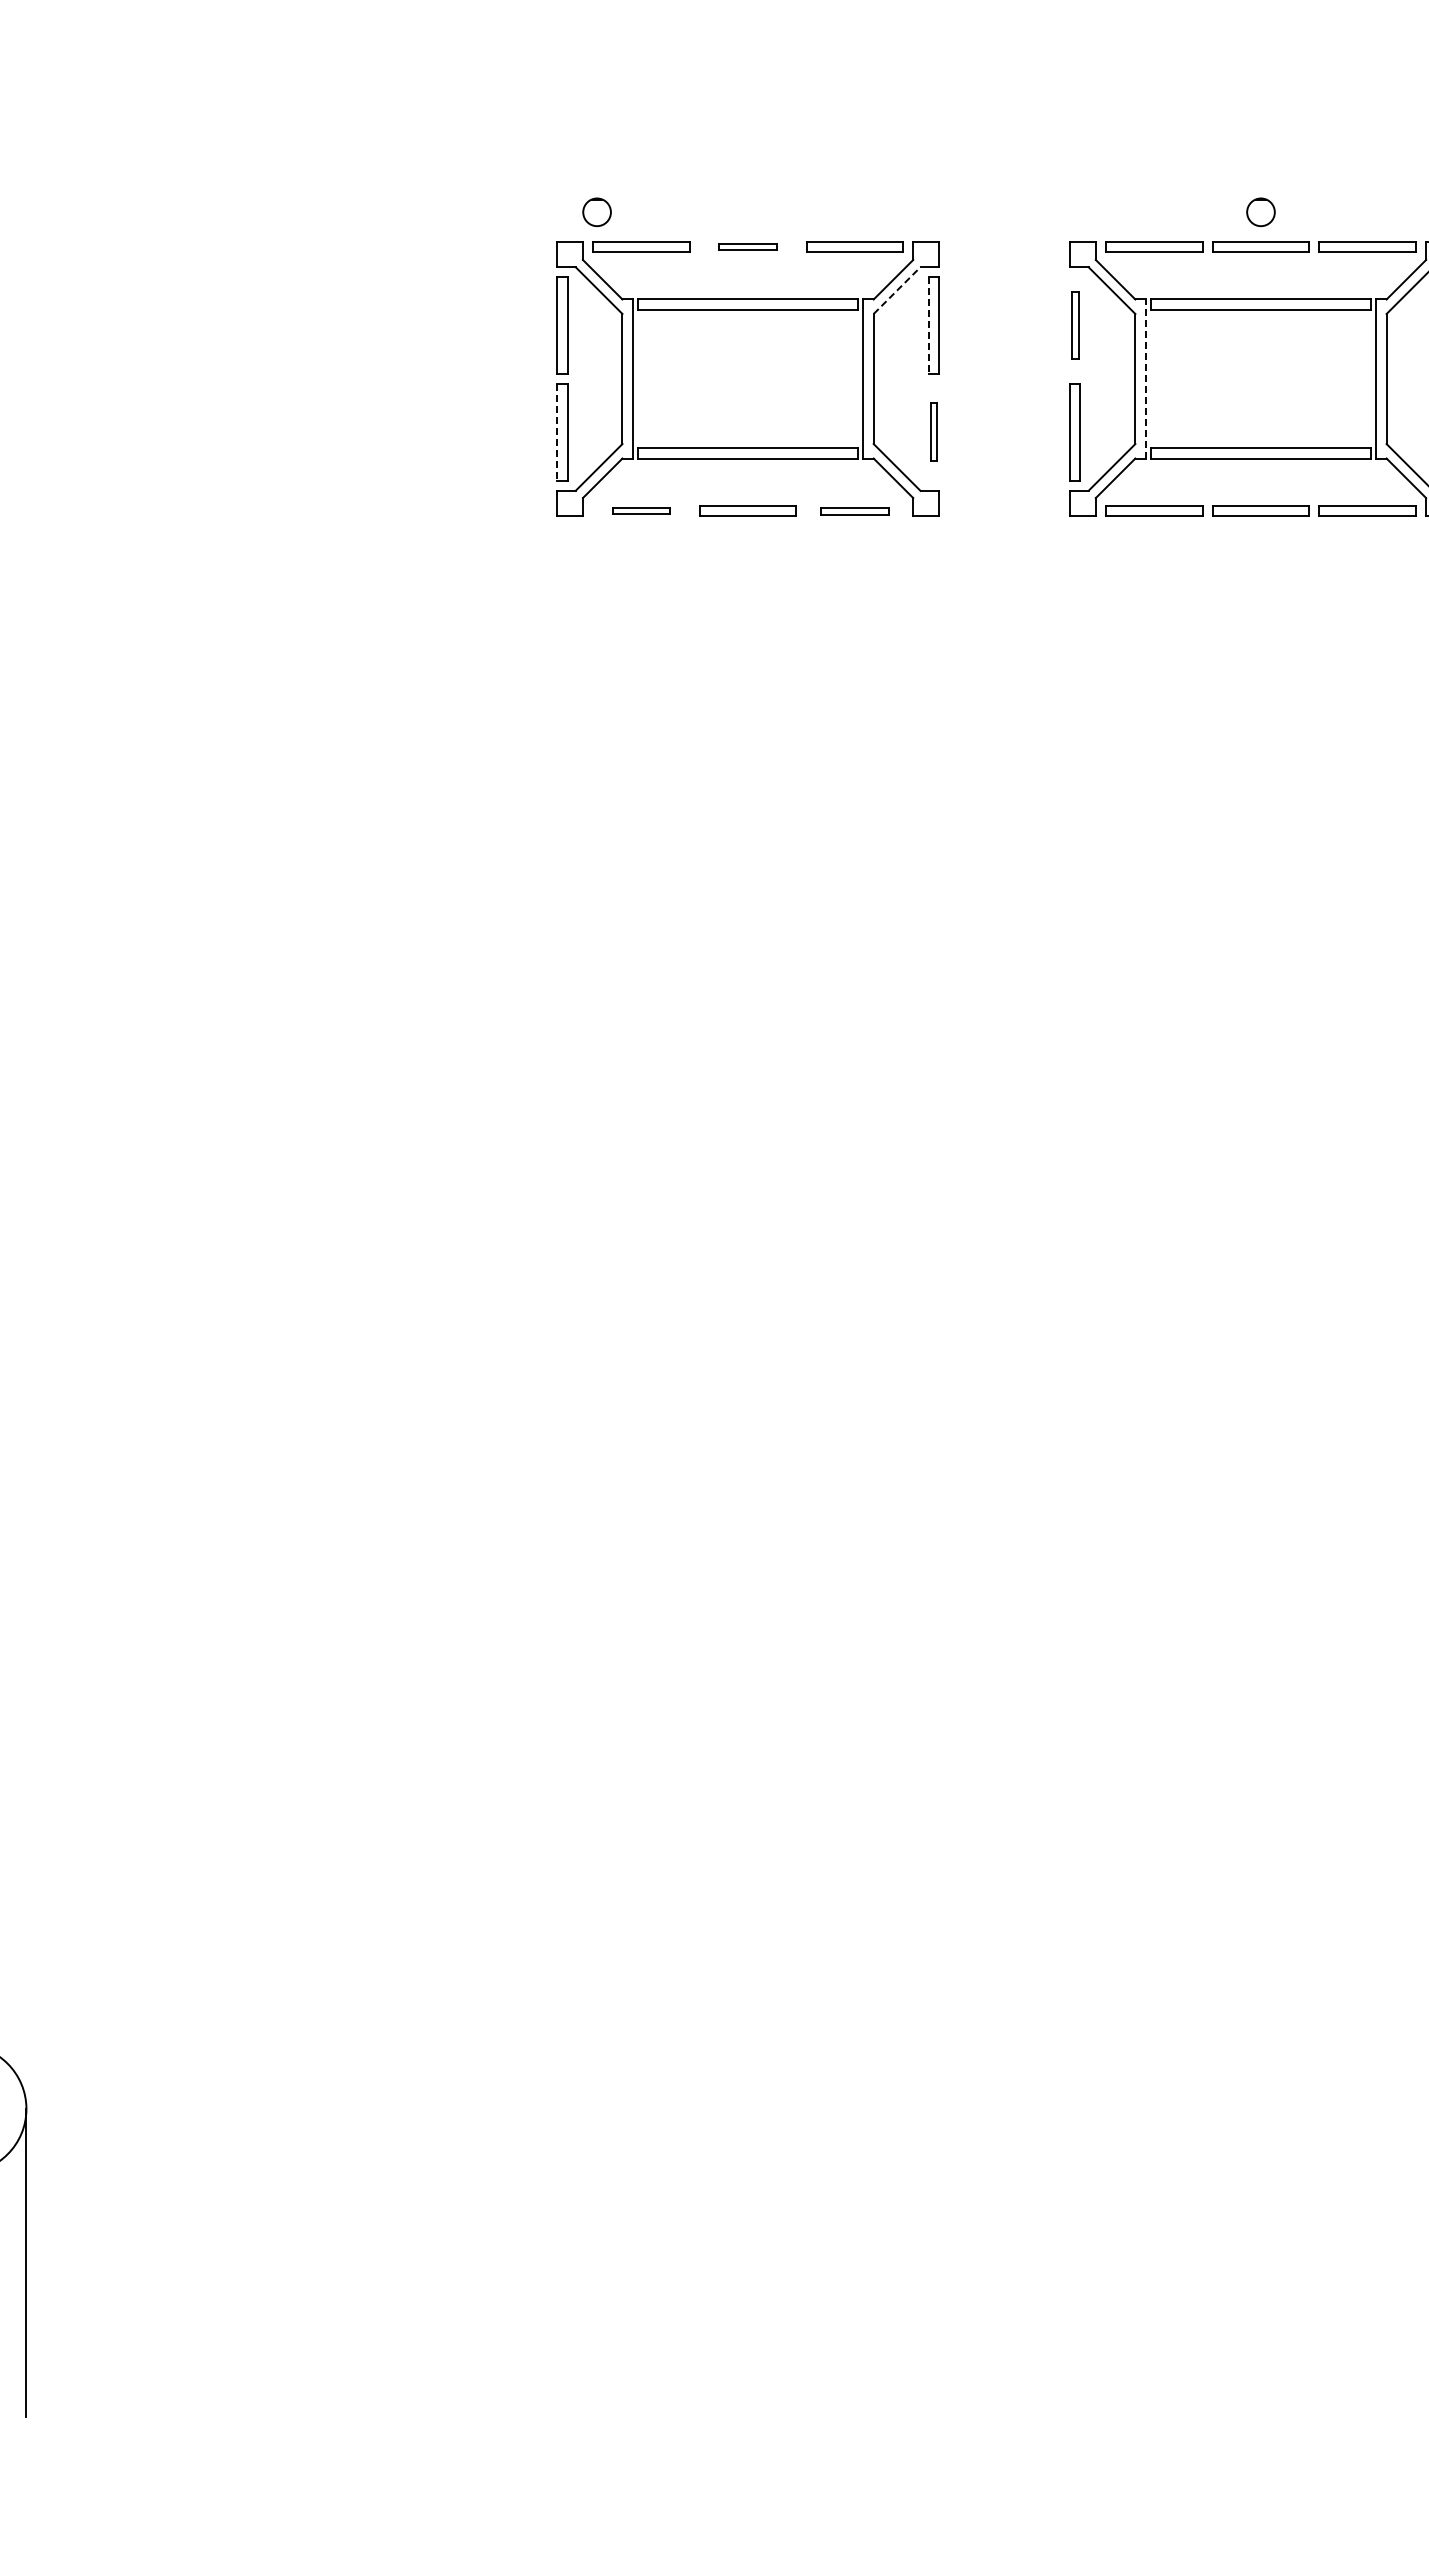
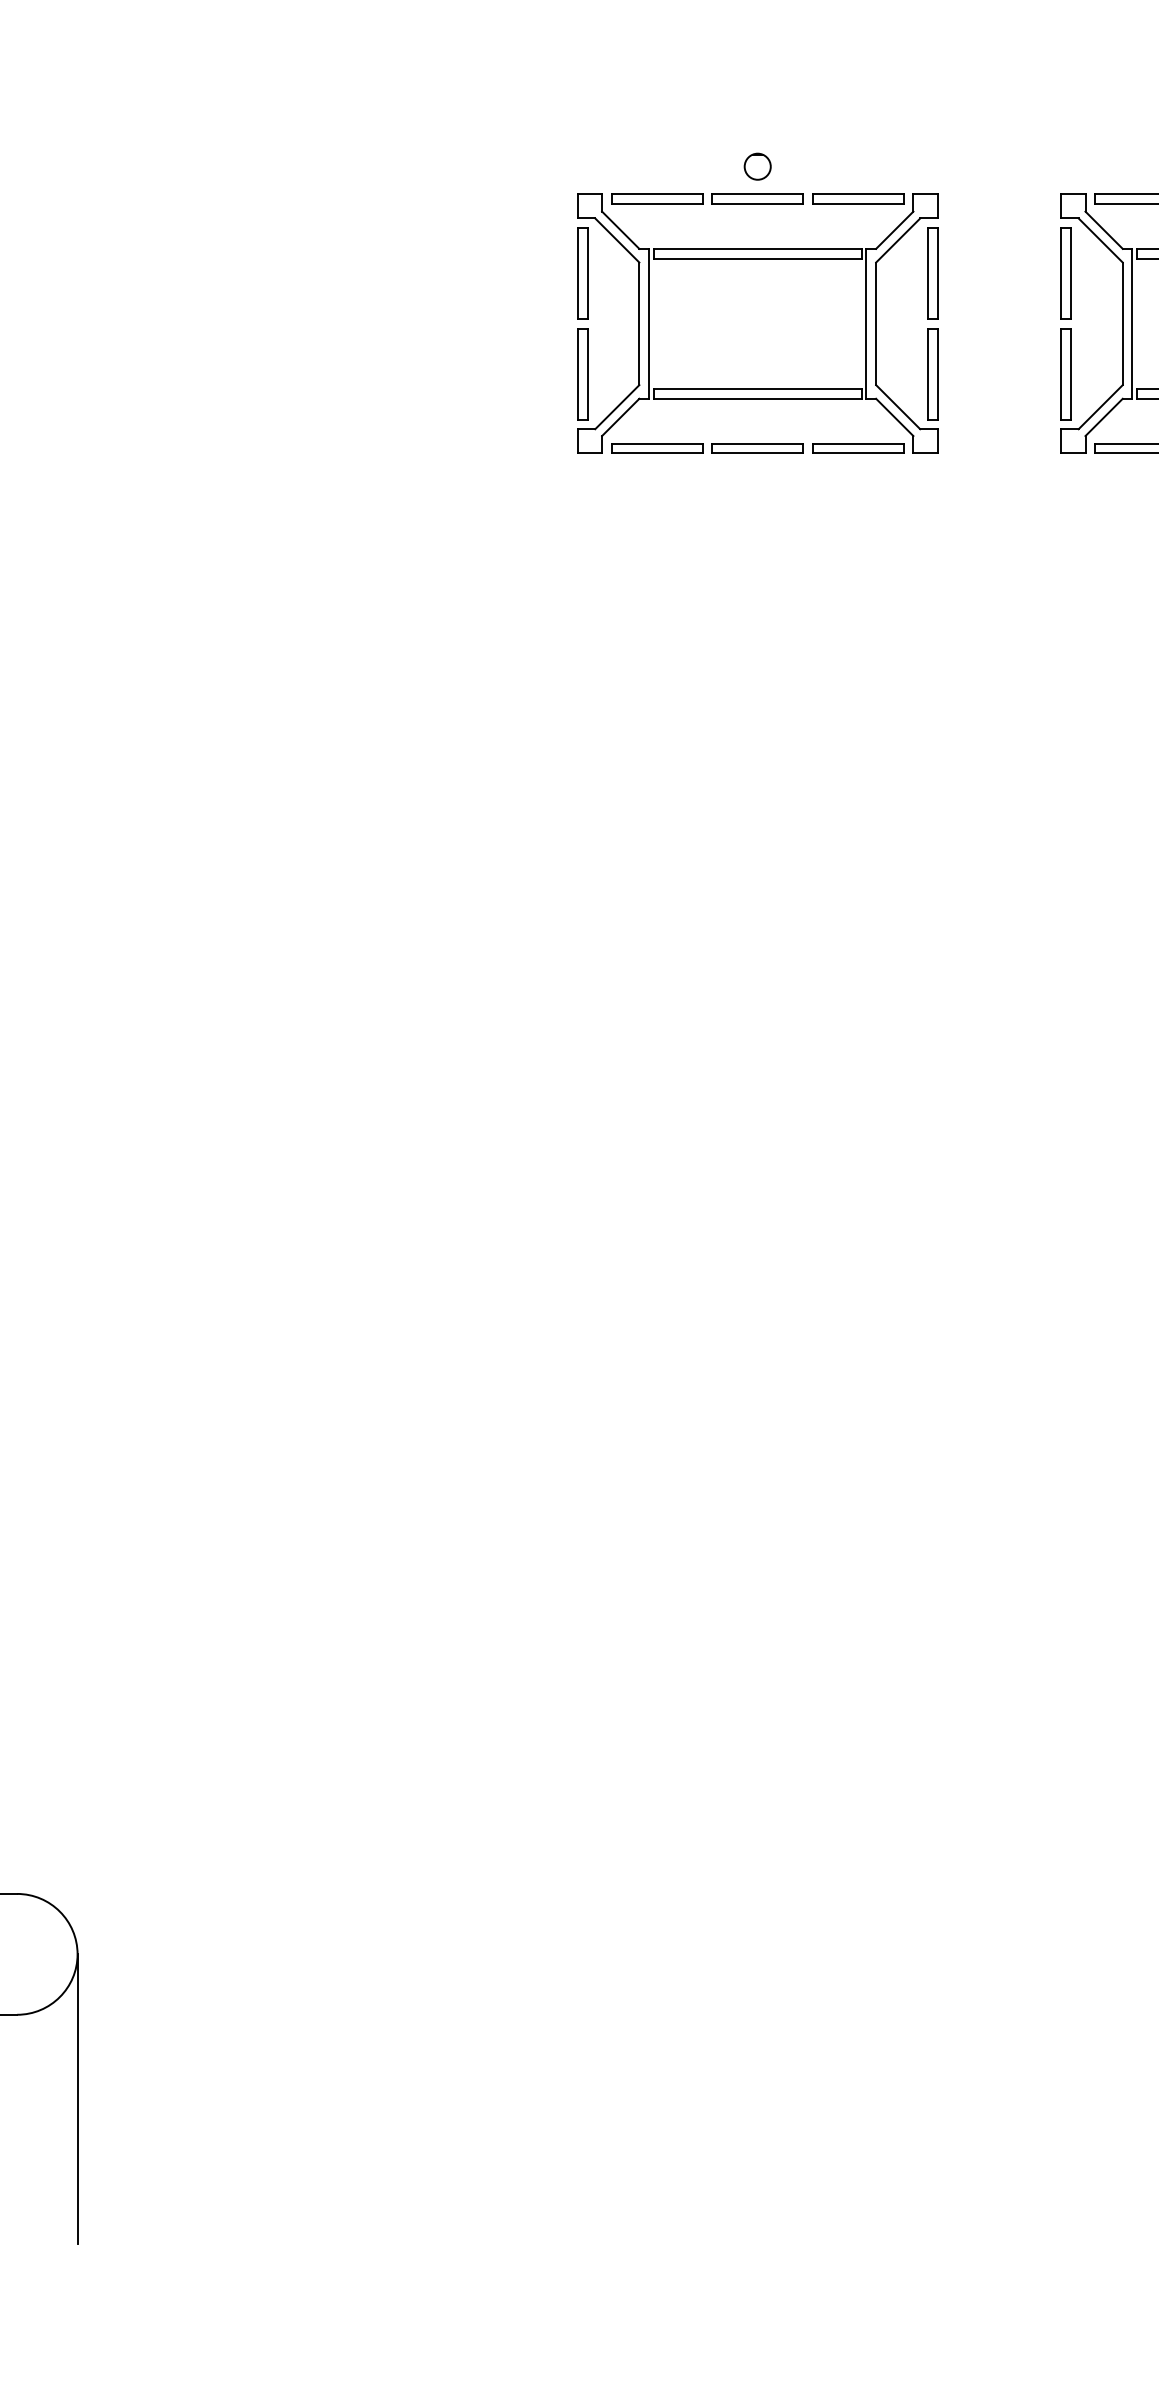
part: (596, 212) -> (757, 166), moved
part: (747, 246) -> (757, 198), size x1.67
line: (897, 290) -> (898, 240), dashed -> solid
part: (1074, 325) -> (1065, 273), size x1.43
line: (928, 326) -> (927, 274), dashed -> solid
line: (1145, 379) -> (1132, 324), dashed -> solid
line: (557, 432) -> (578, 374), dashed -> solid
part: (933, 432) -> (932, 374), size x1.67
part: (641, 510) -> (657, 447), size x1.67
part: (854, 510) -> (858, 447), size x1.43

